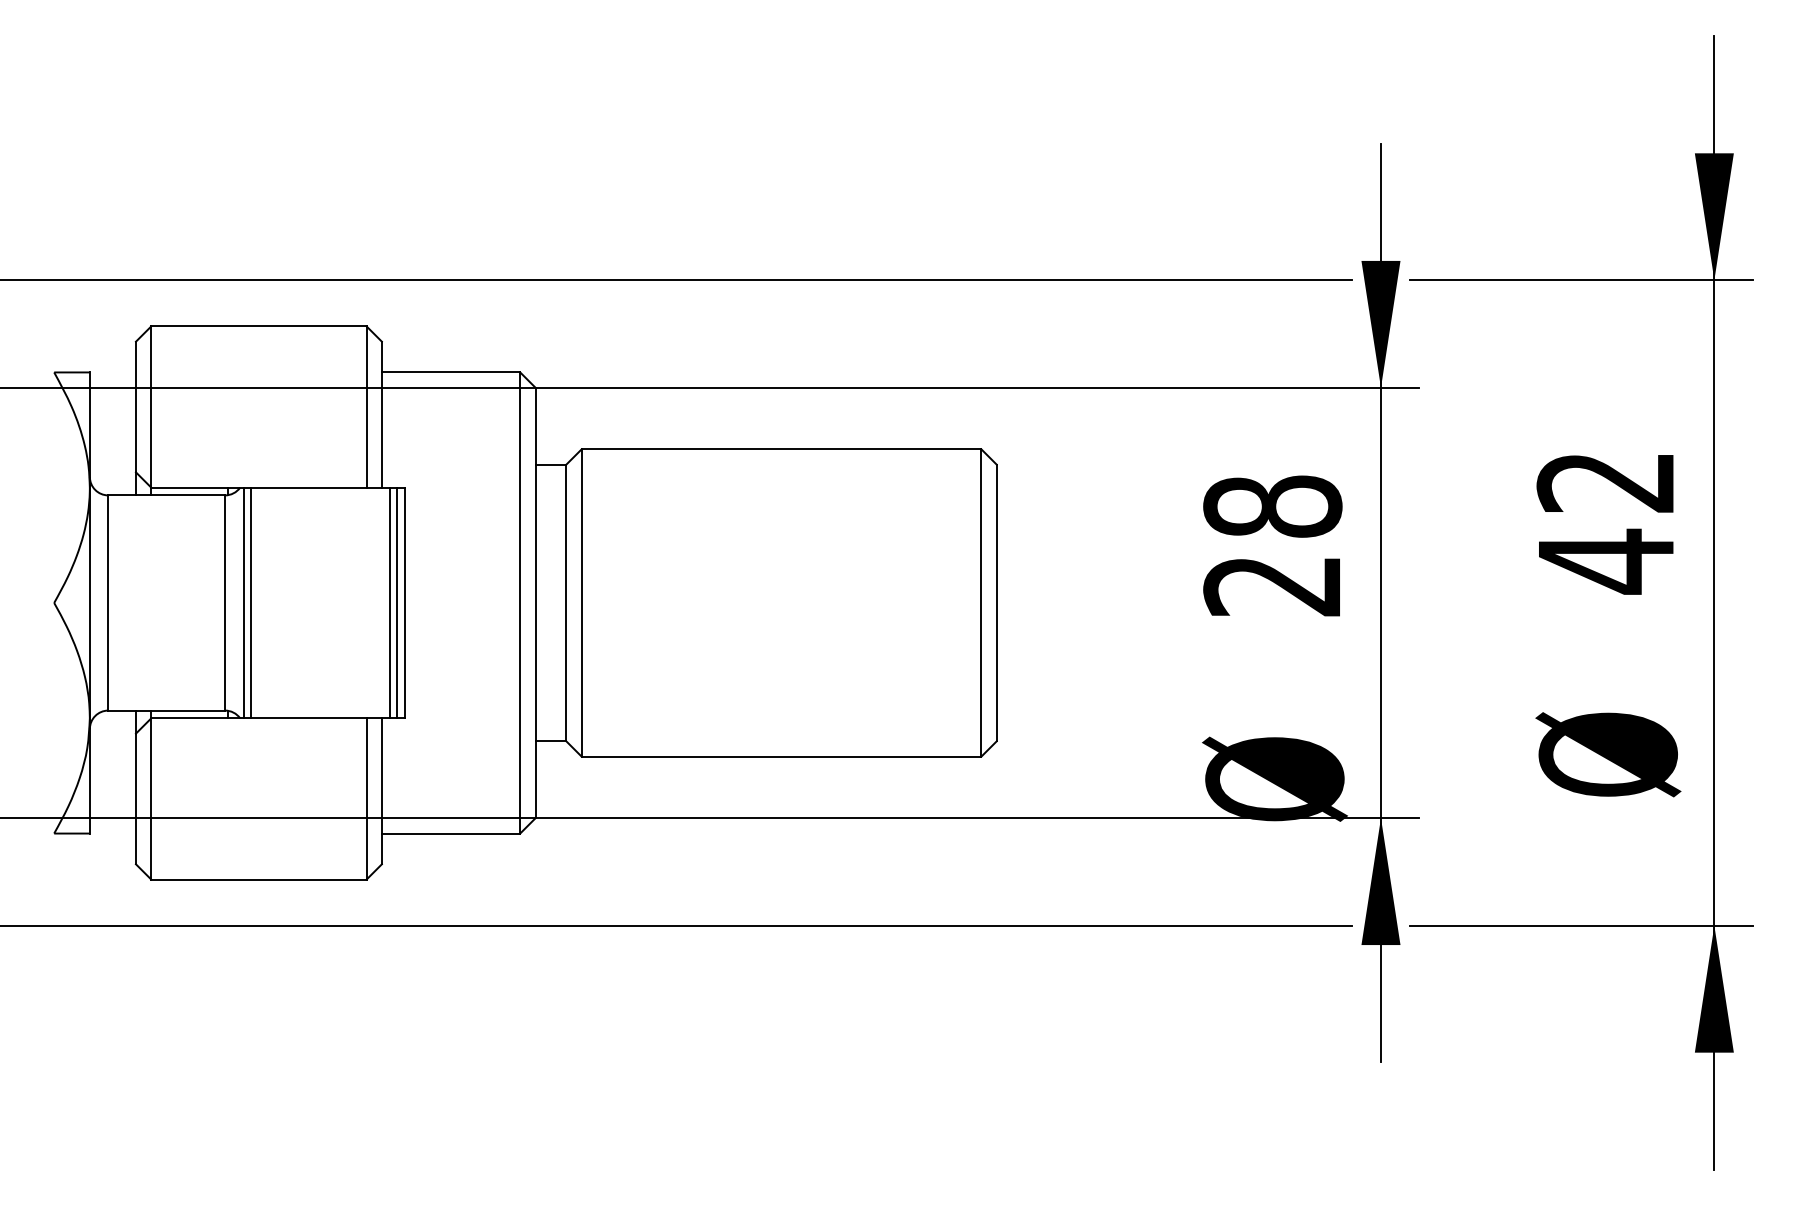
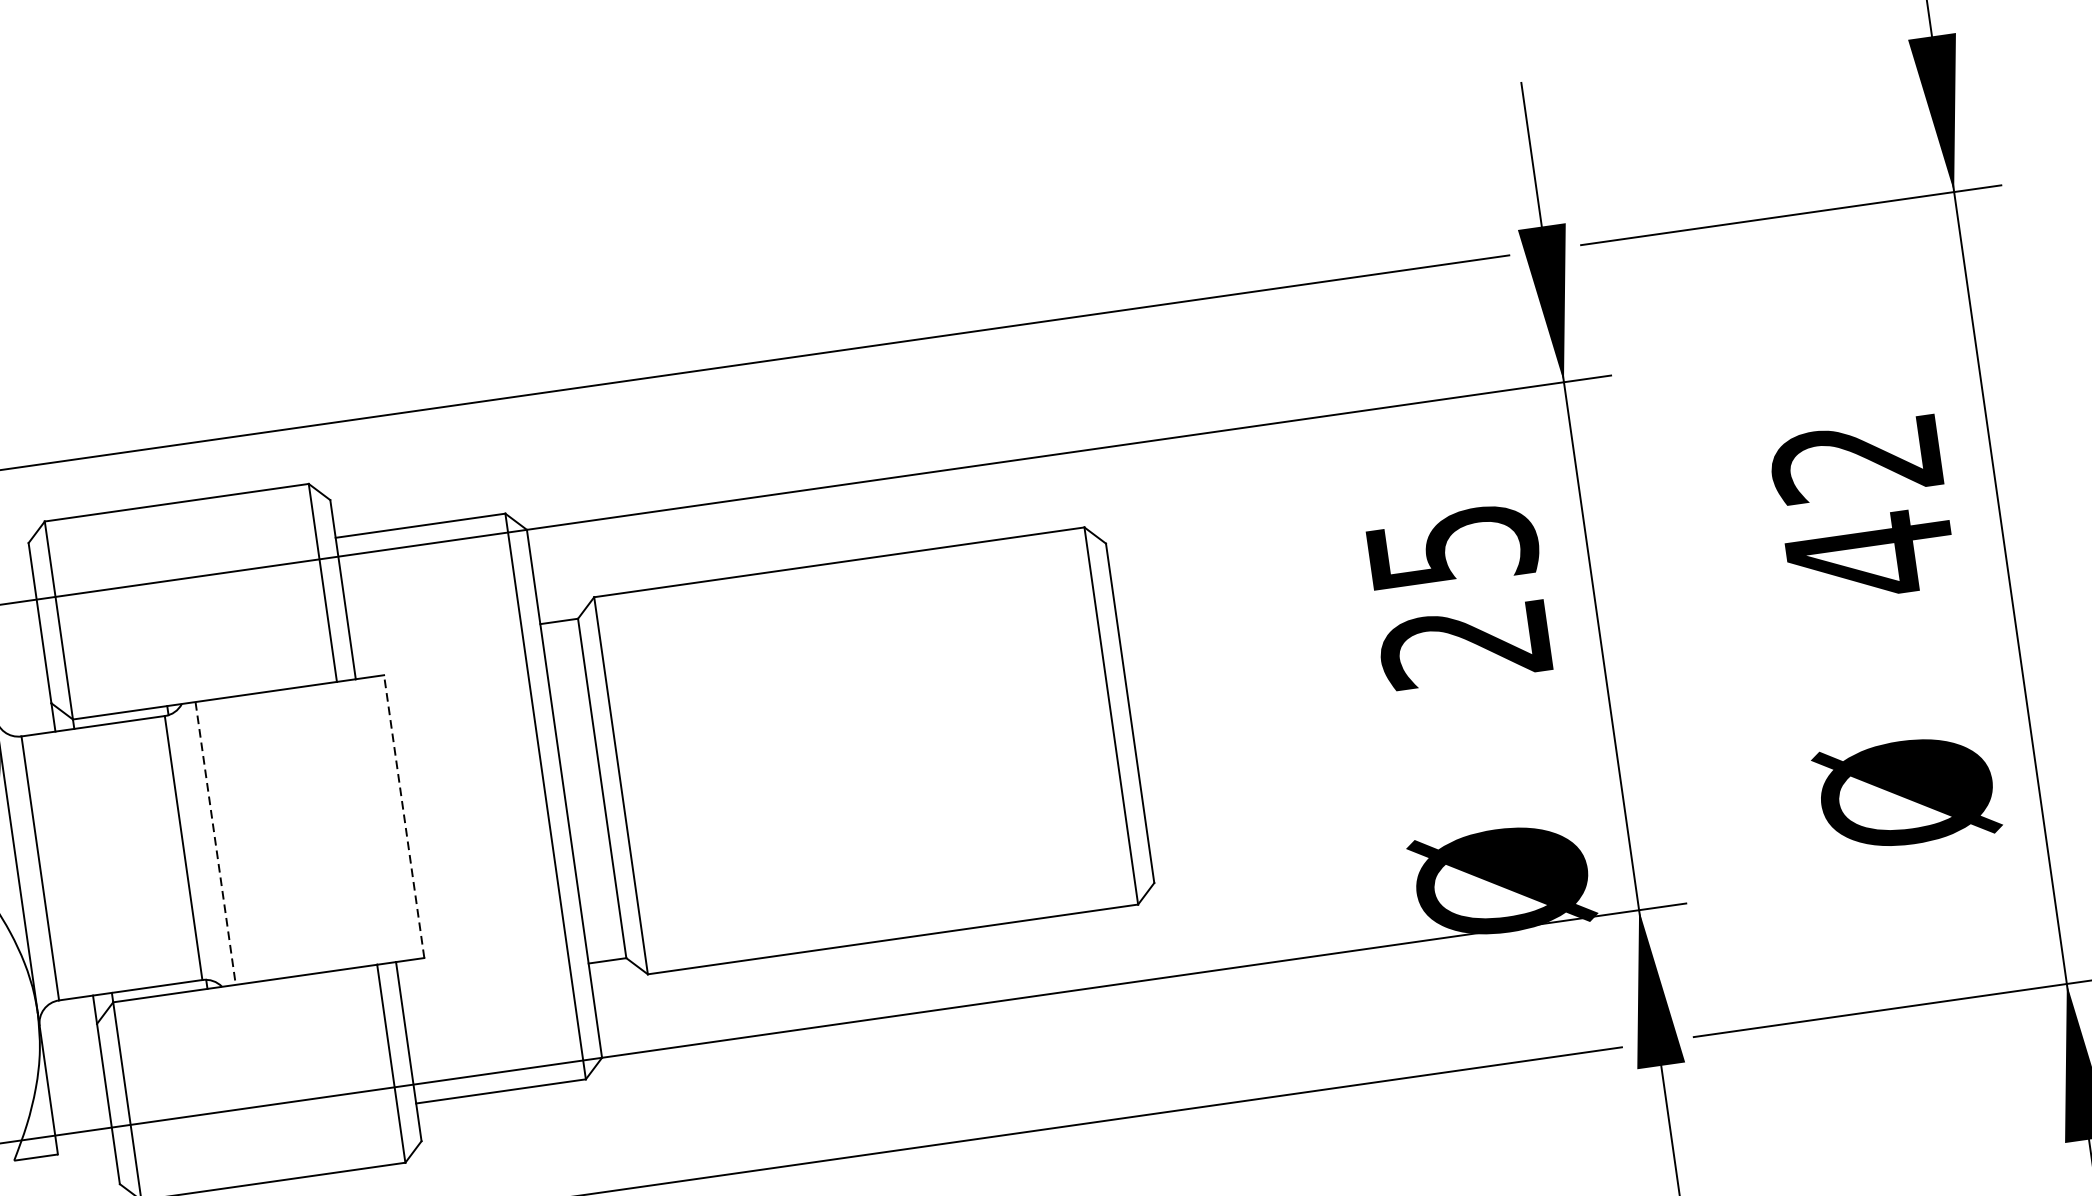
text: (1272, 506) -> (1451, 546), 28 -> 25
line: (243, 602) -> (206, 844), removed
line: (389, 602) -> (385, 818), removed
line: (397, 602) -> (394, 817), removed
line: (404, 602) -> (403, 816), solid -> dashed
line: (251, 603) -> (216, 844), solid -> dashed

